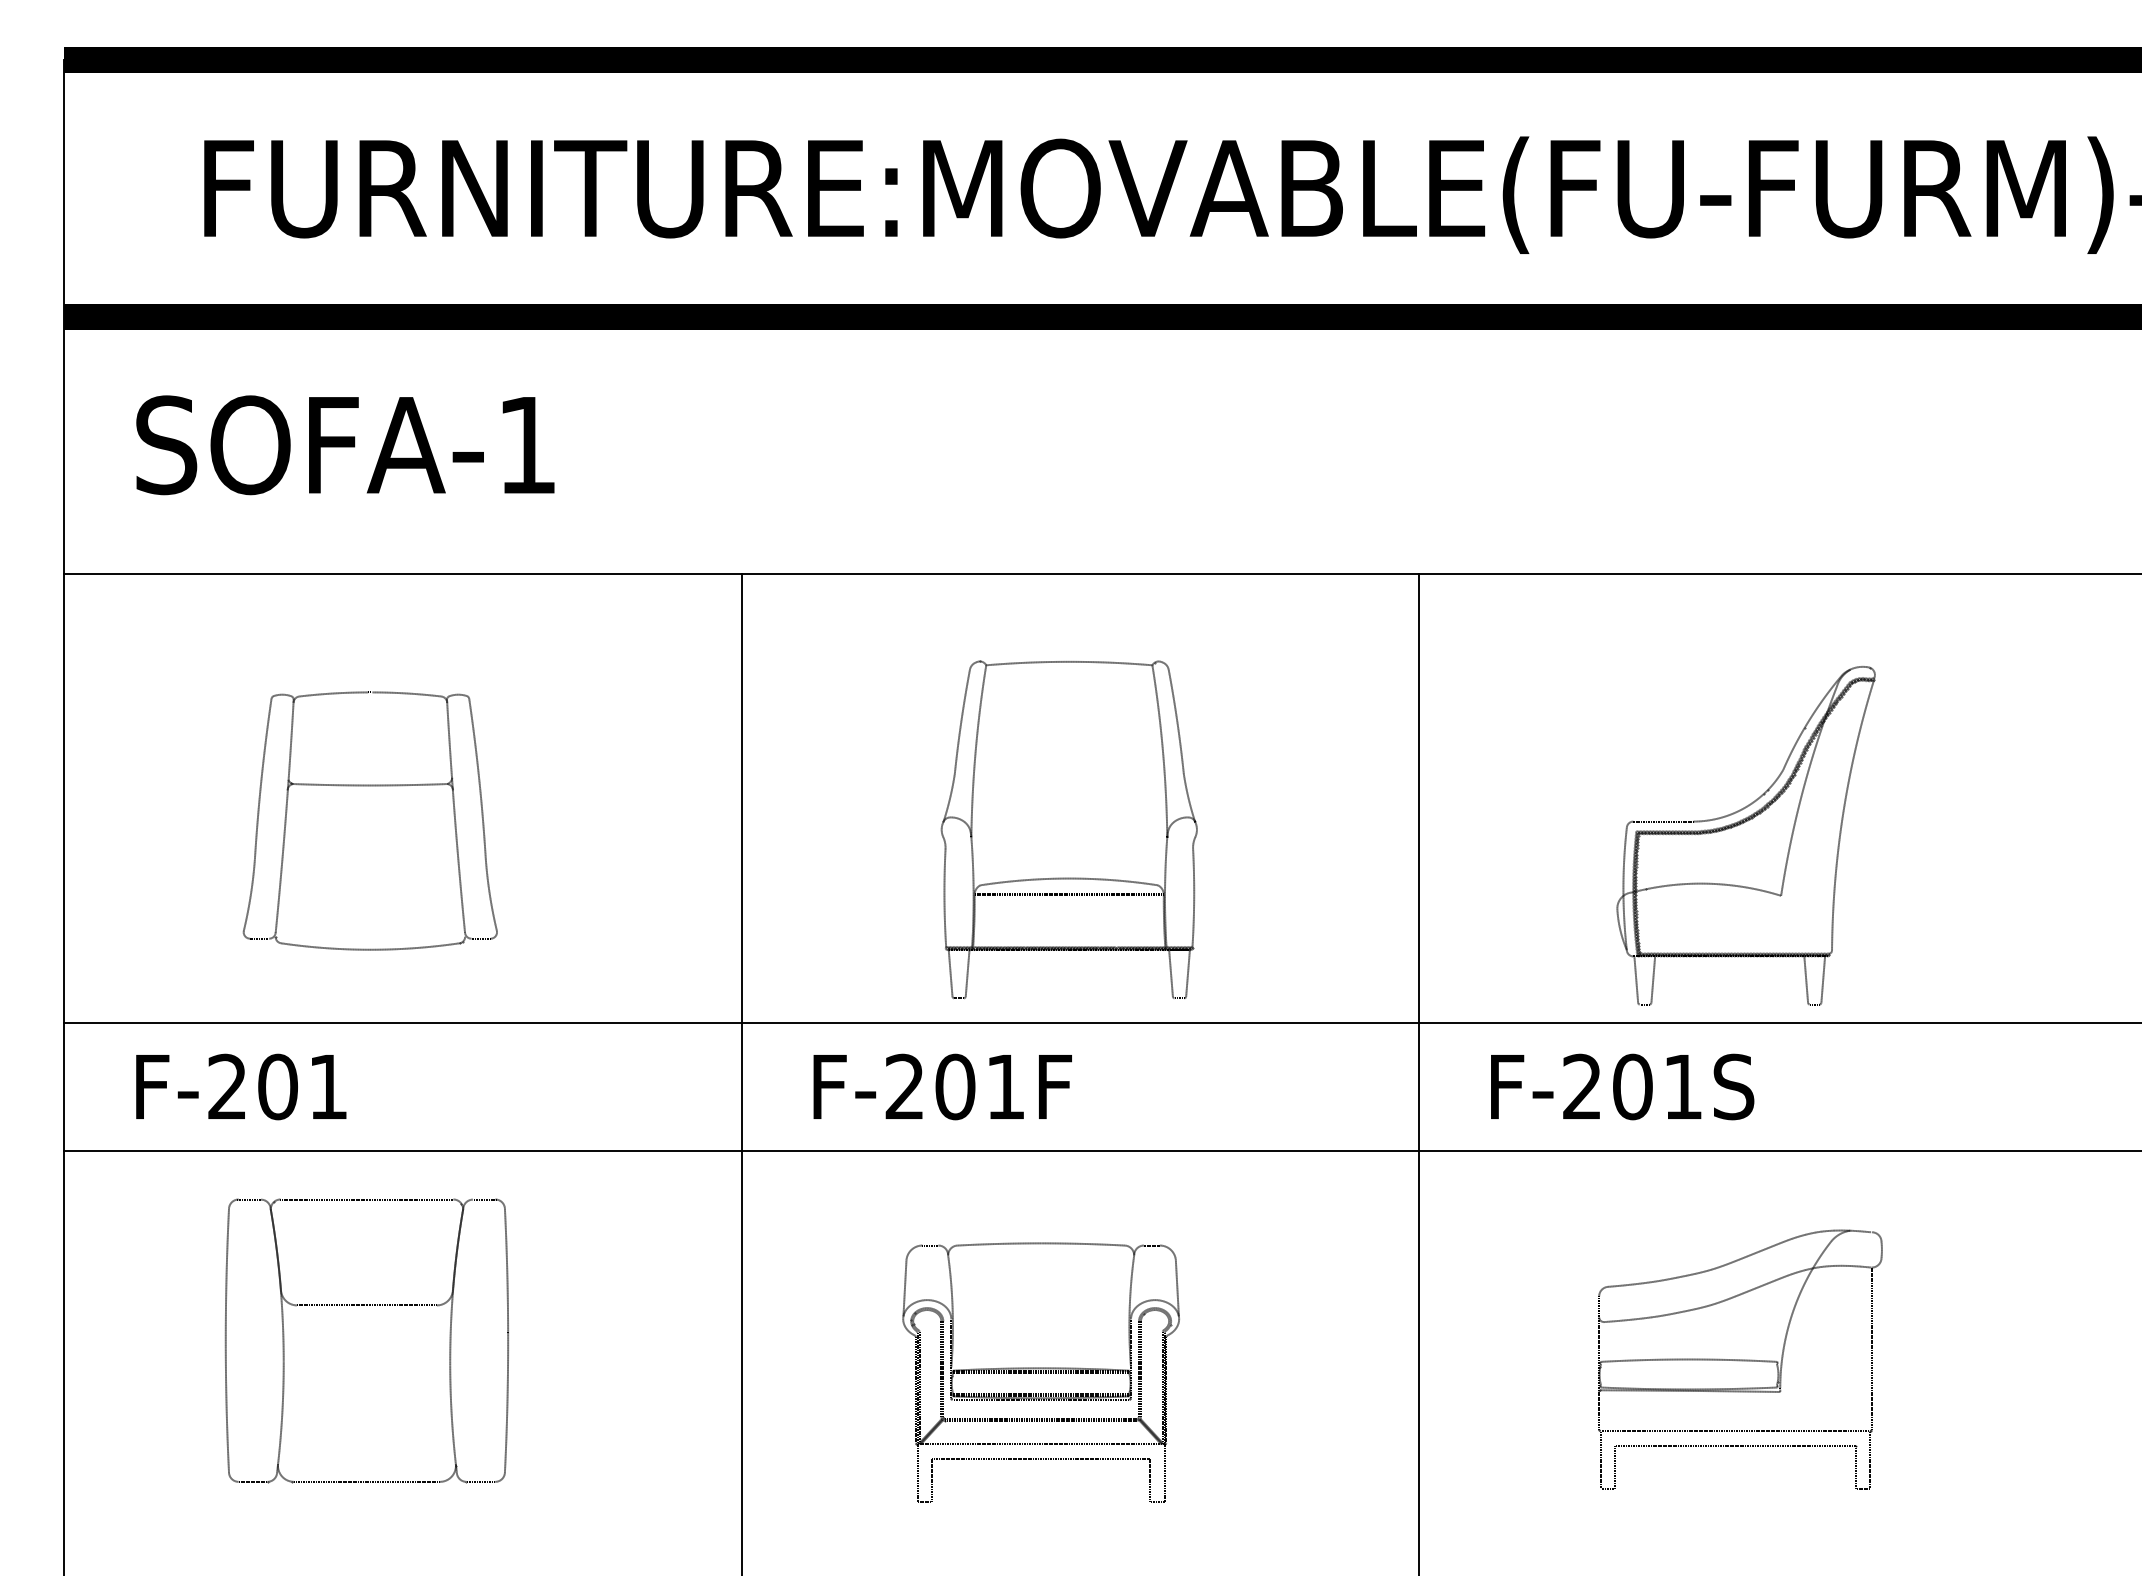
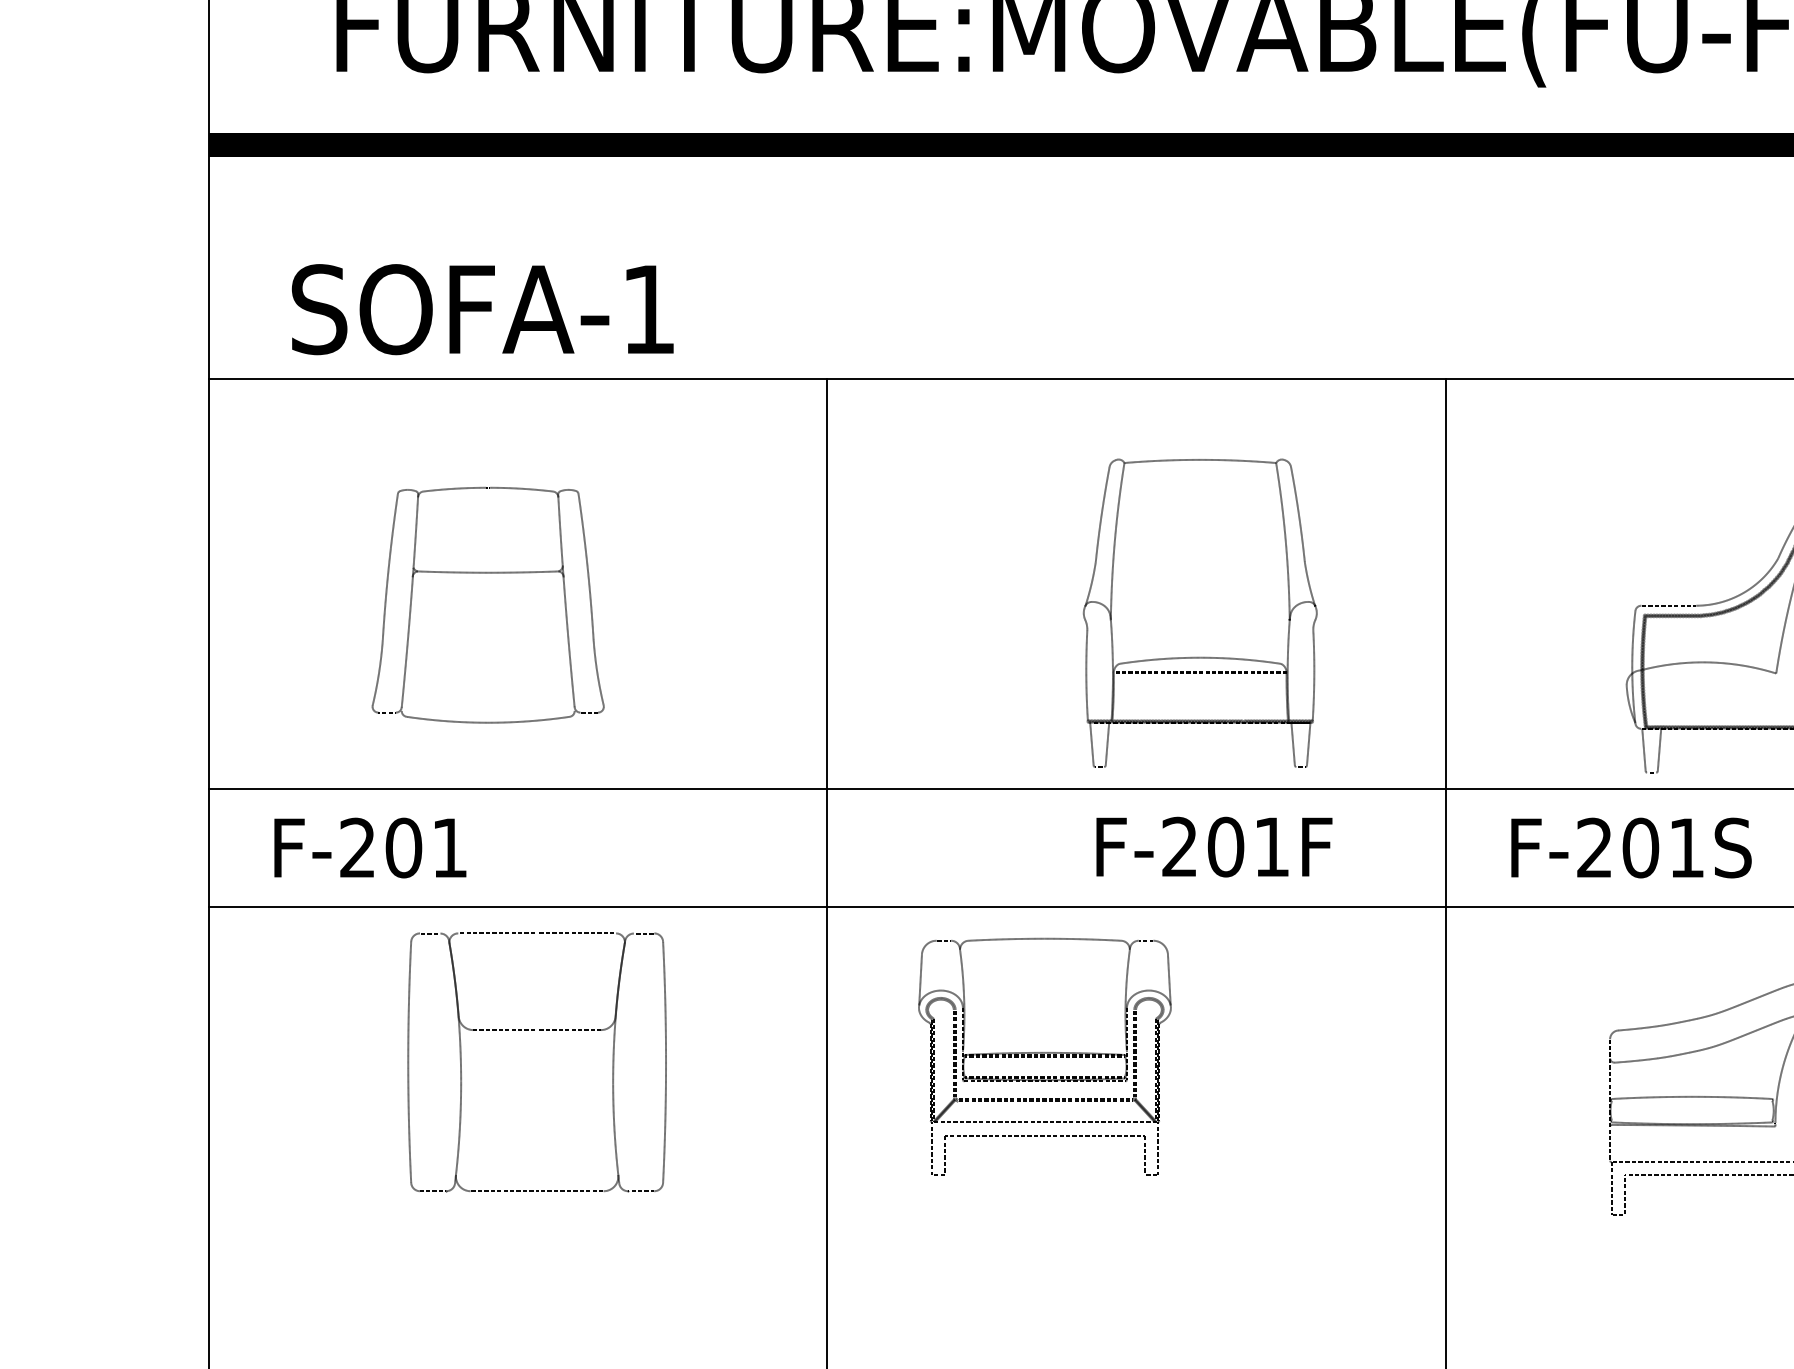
text: (345, 445) -> (482, 309), moved
part: (1068, 829) -> (1199, 612), moved
text: (942, 1086) -> (1214, 846), moved
part: (366, 1305) -> (536, 1030), moved
part: (1040, 1372) -> (1044, 1056), moved

